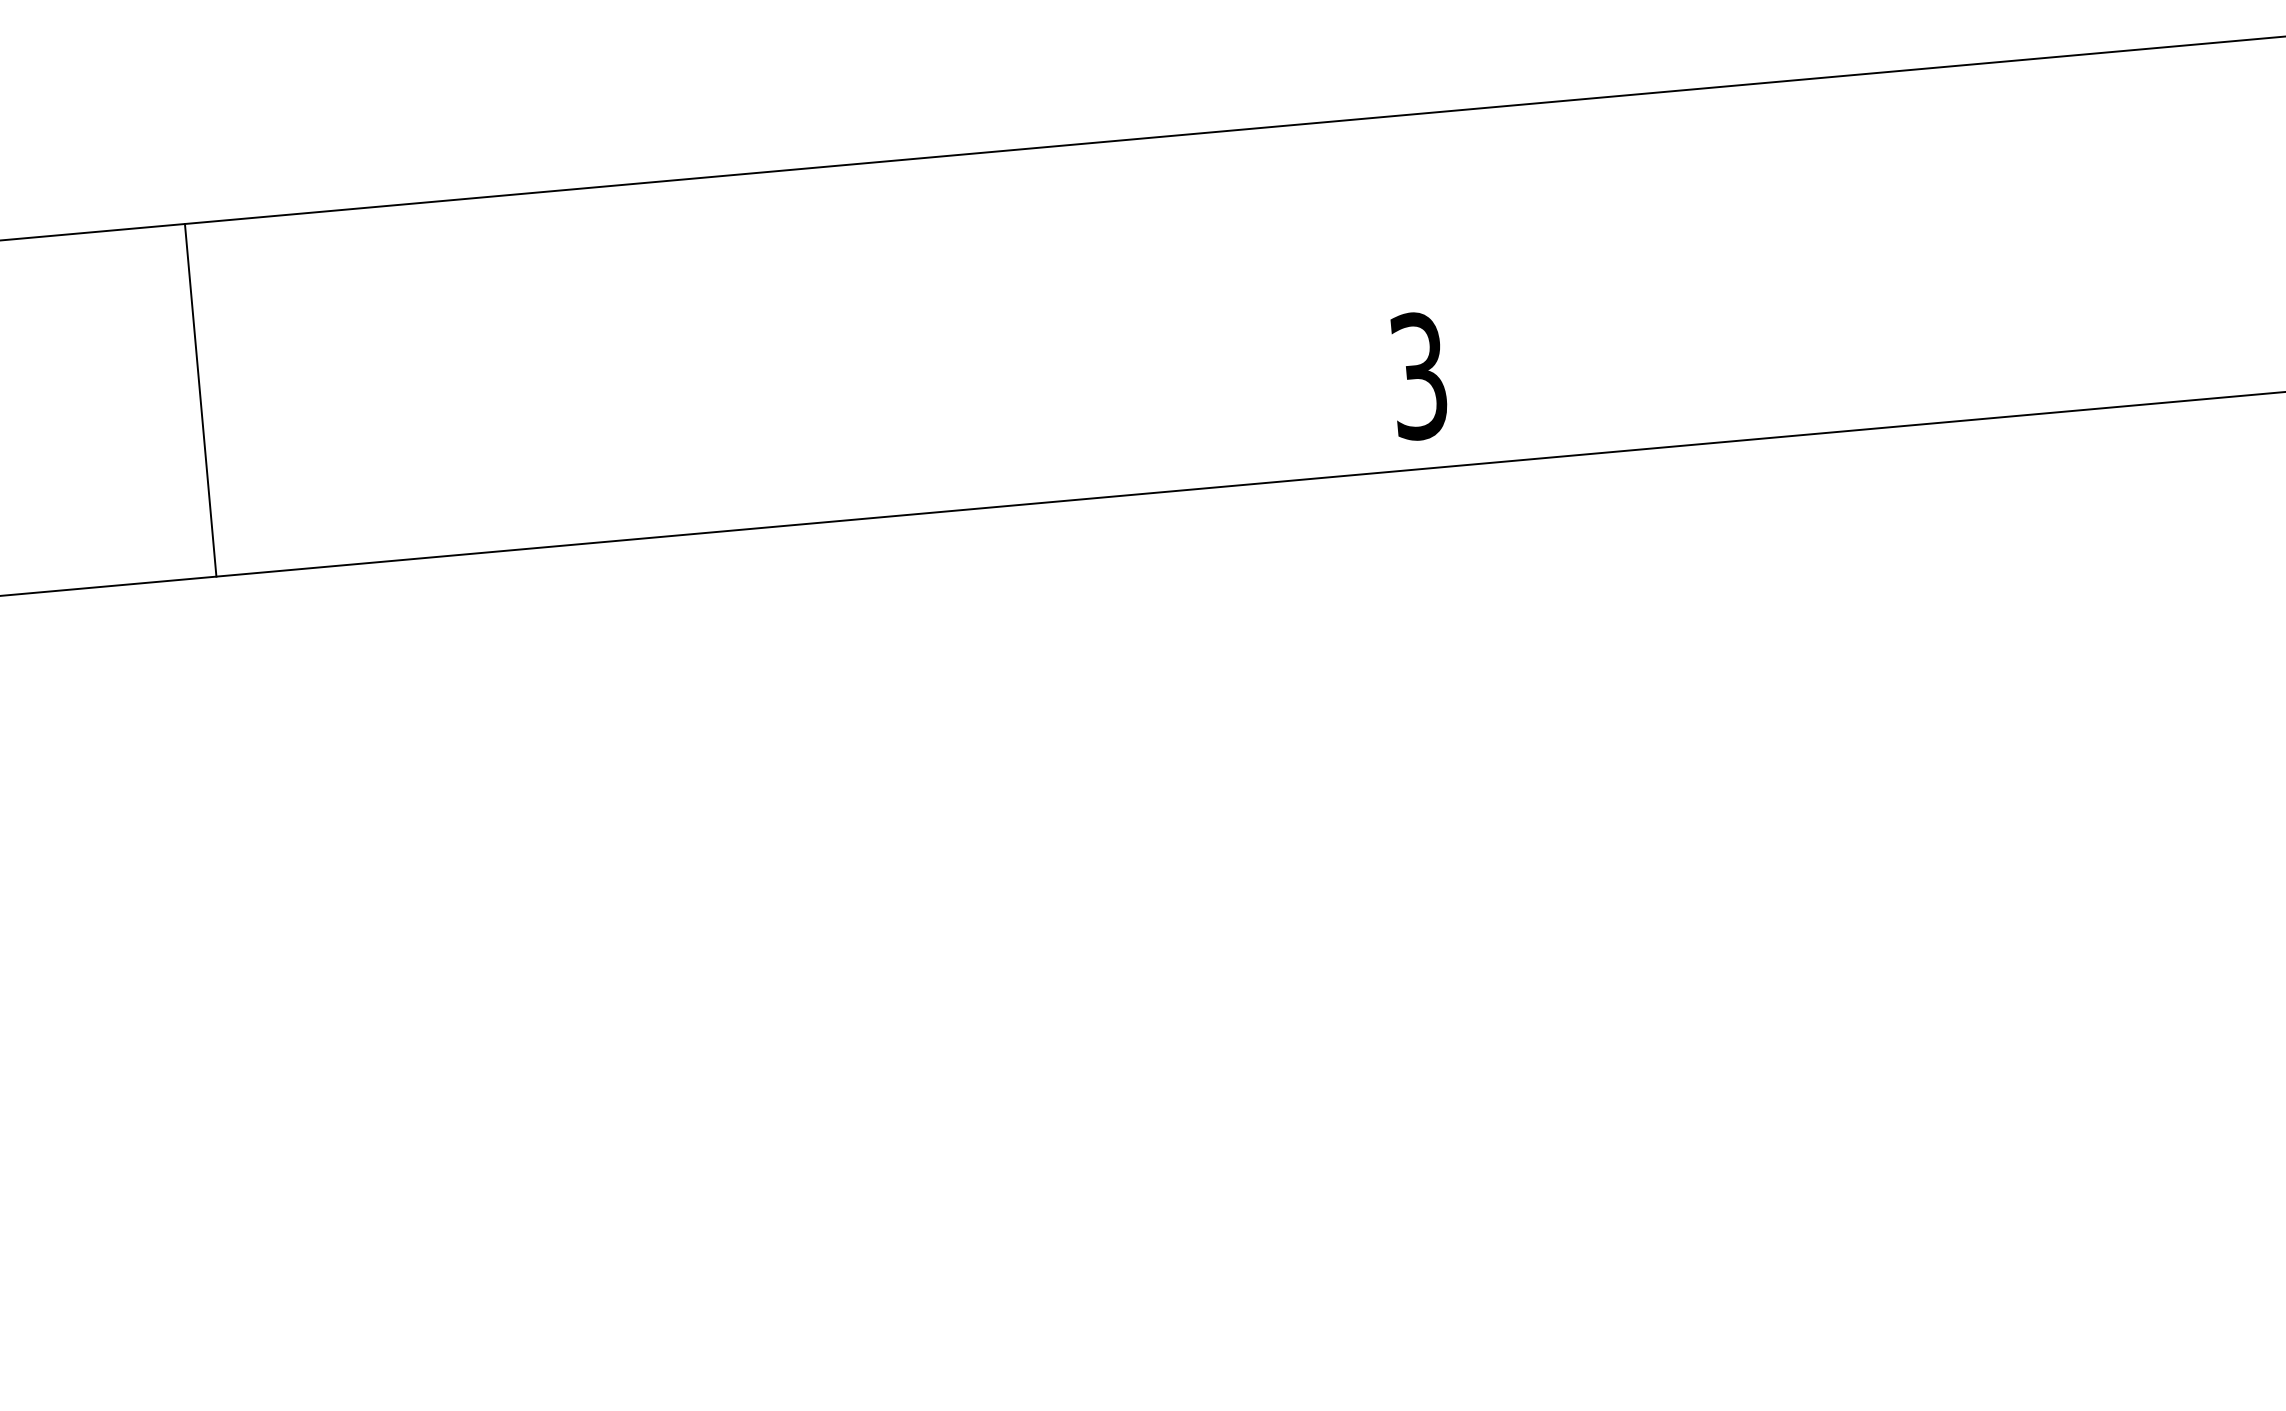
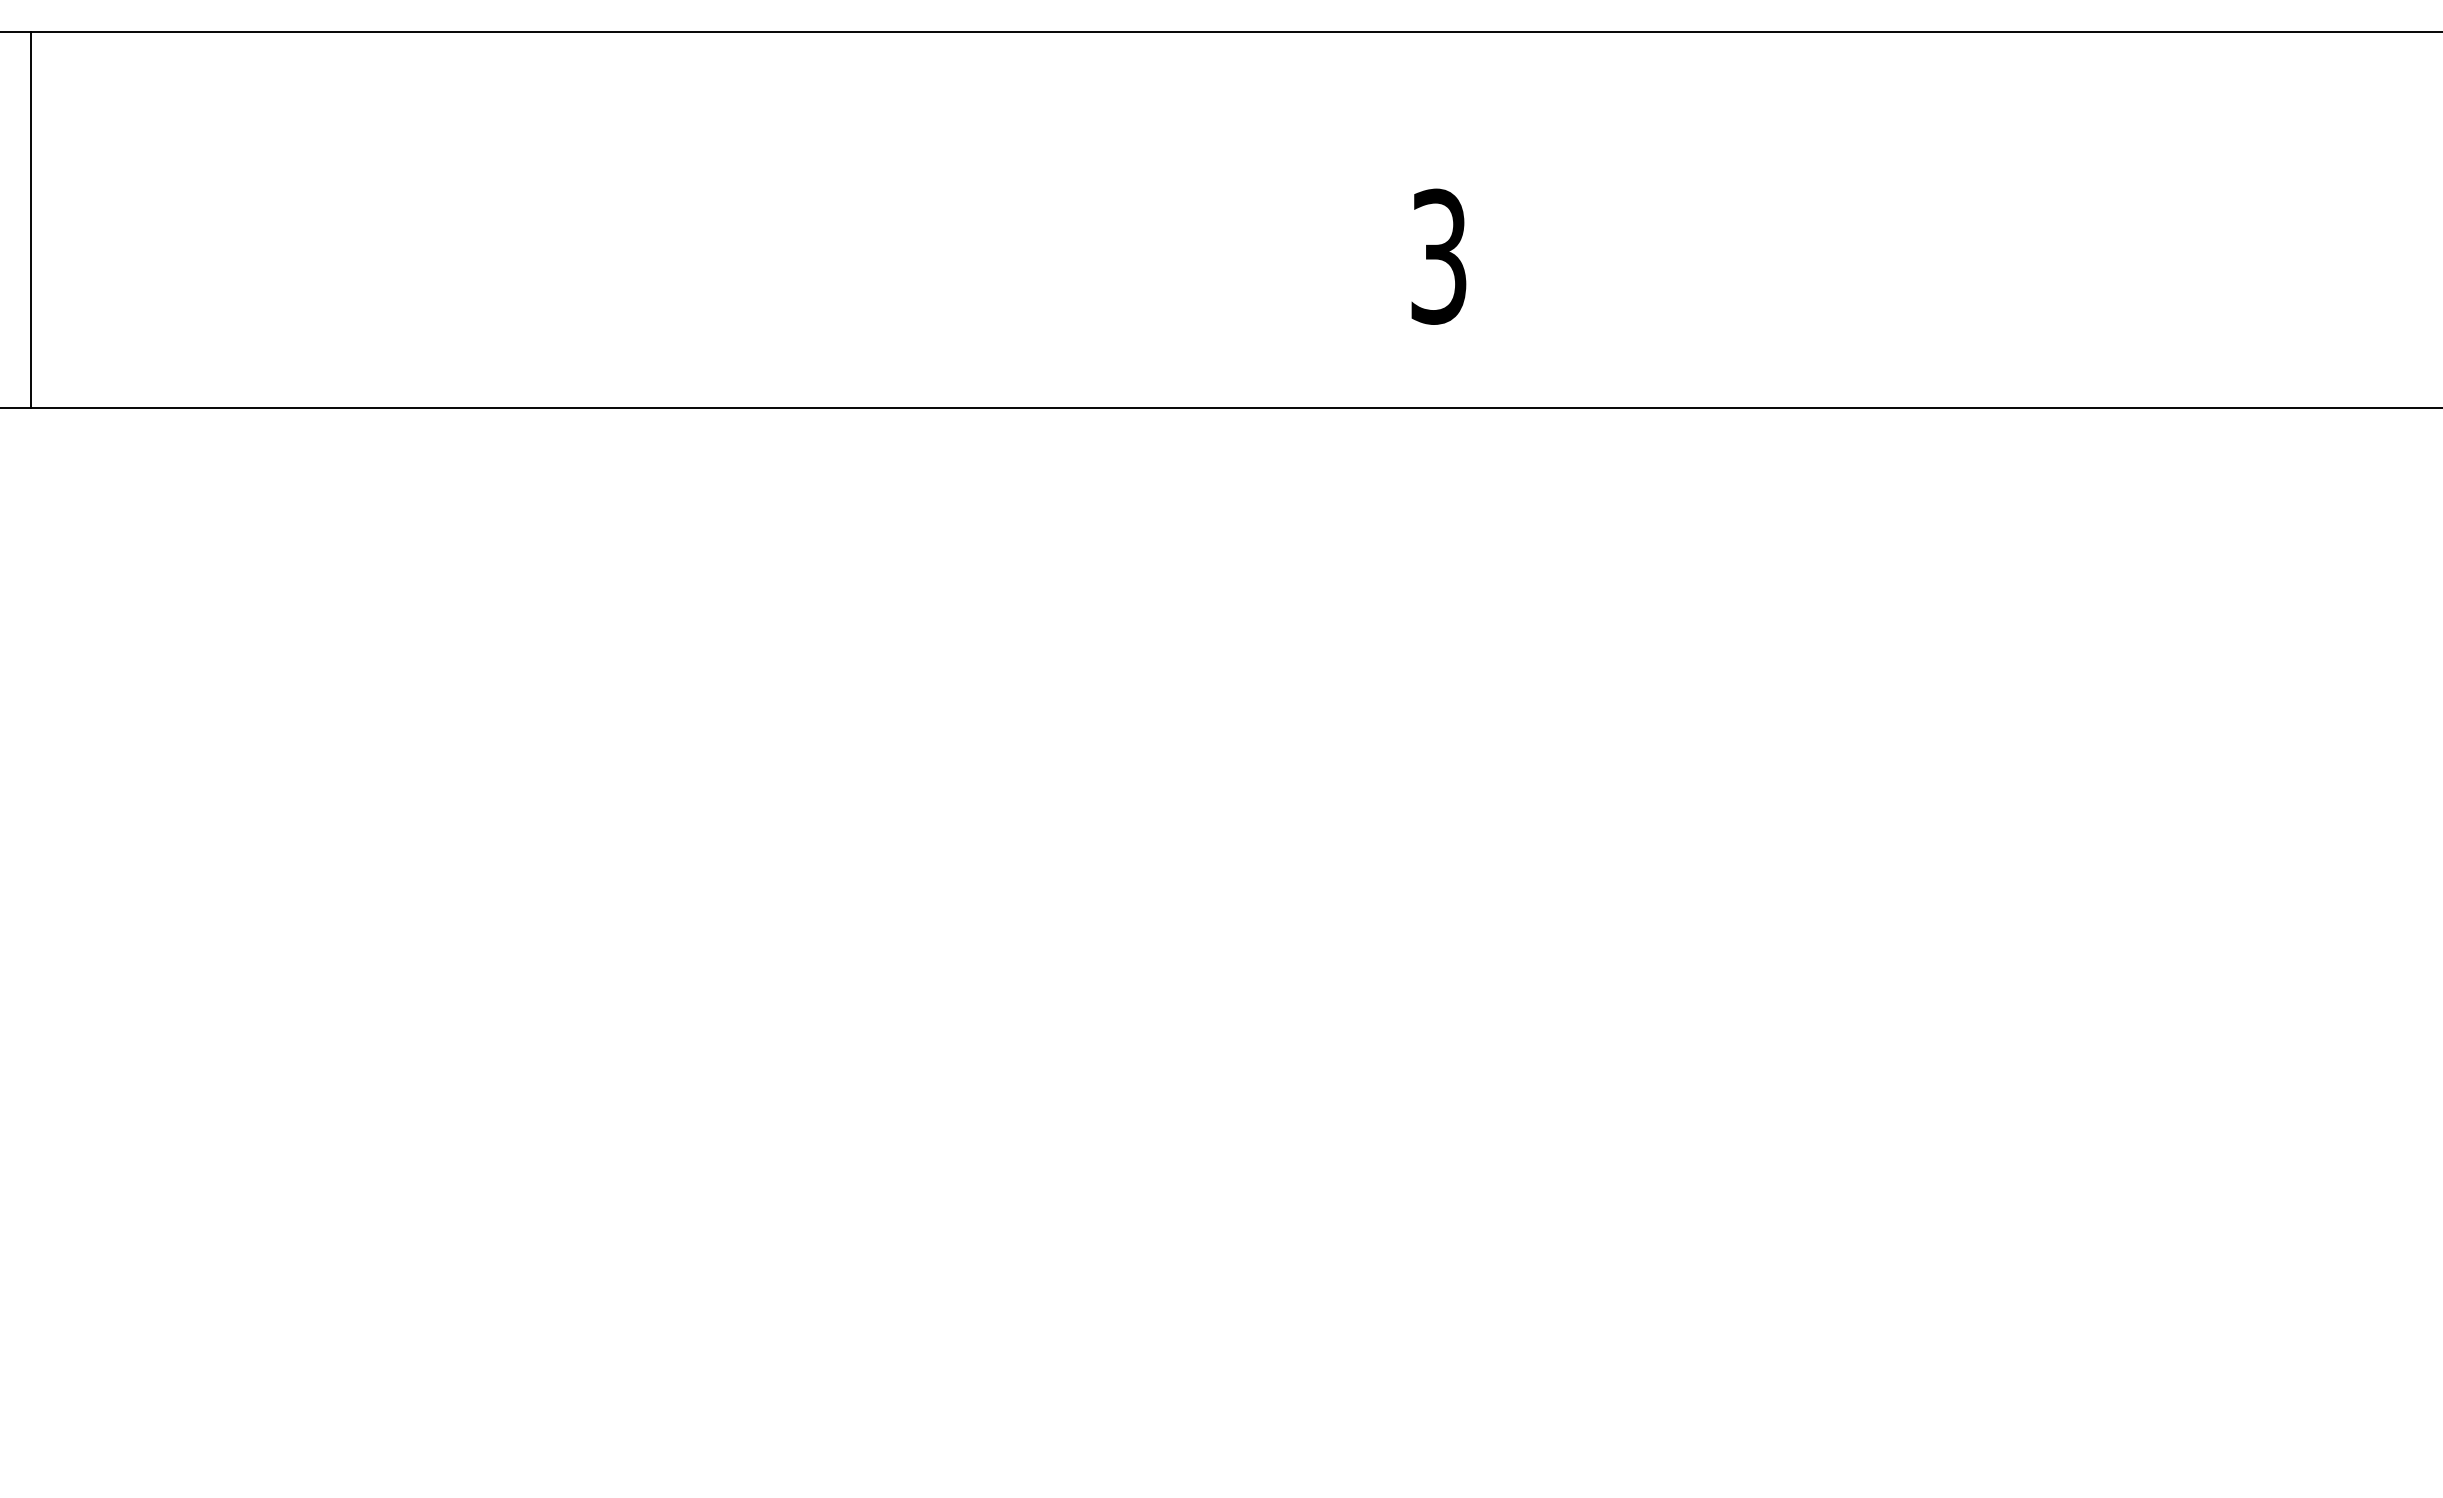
text: (1418, 376) -> (1438, 256), moved
line: (200, 400) -> (30, 220), moved

